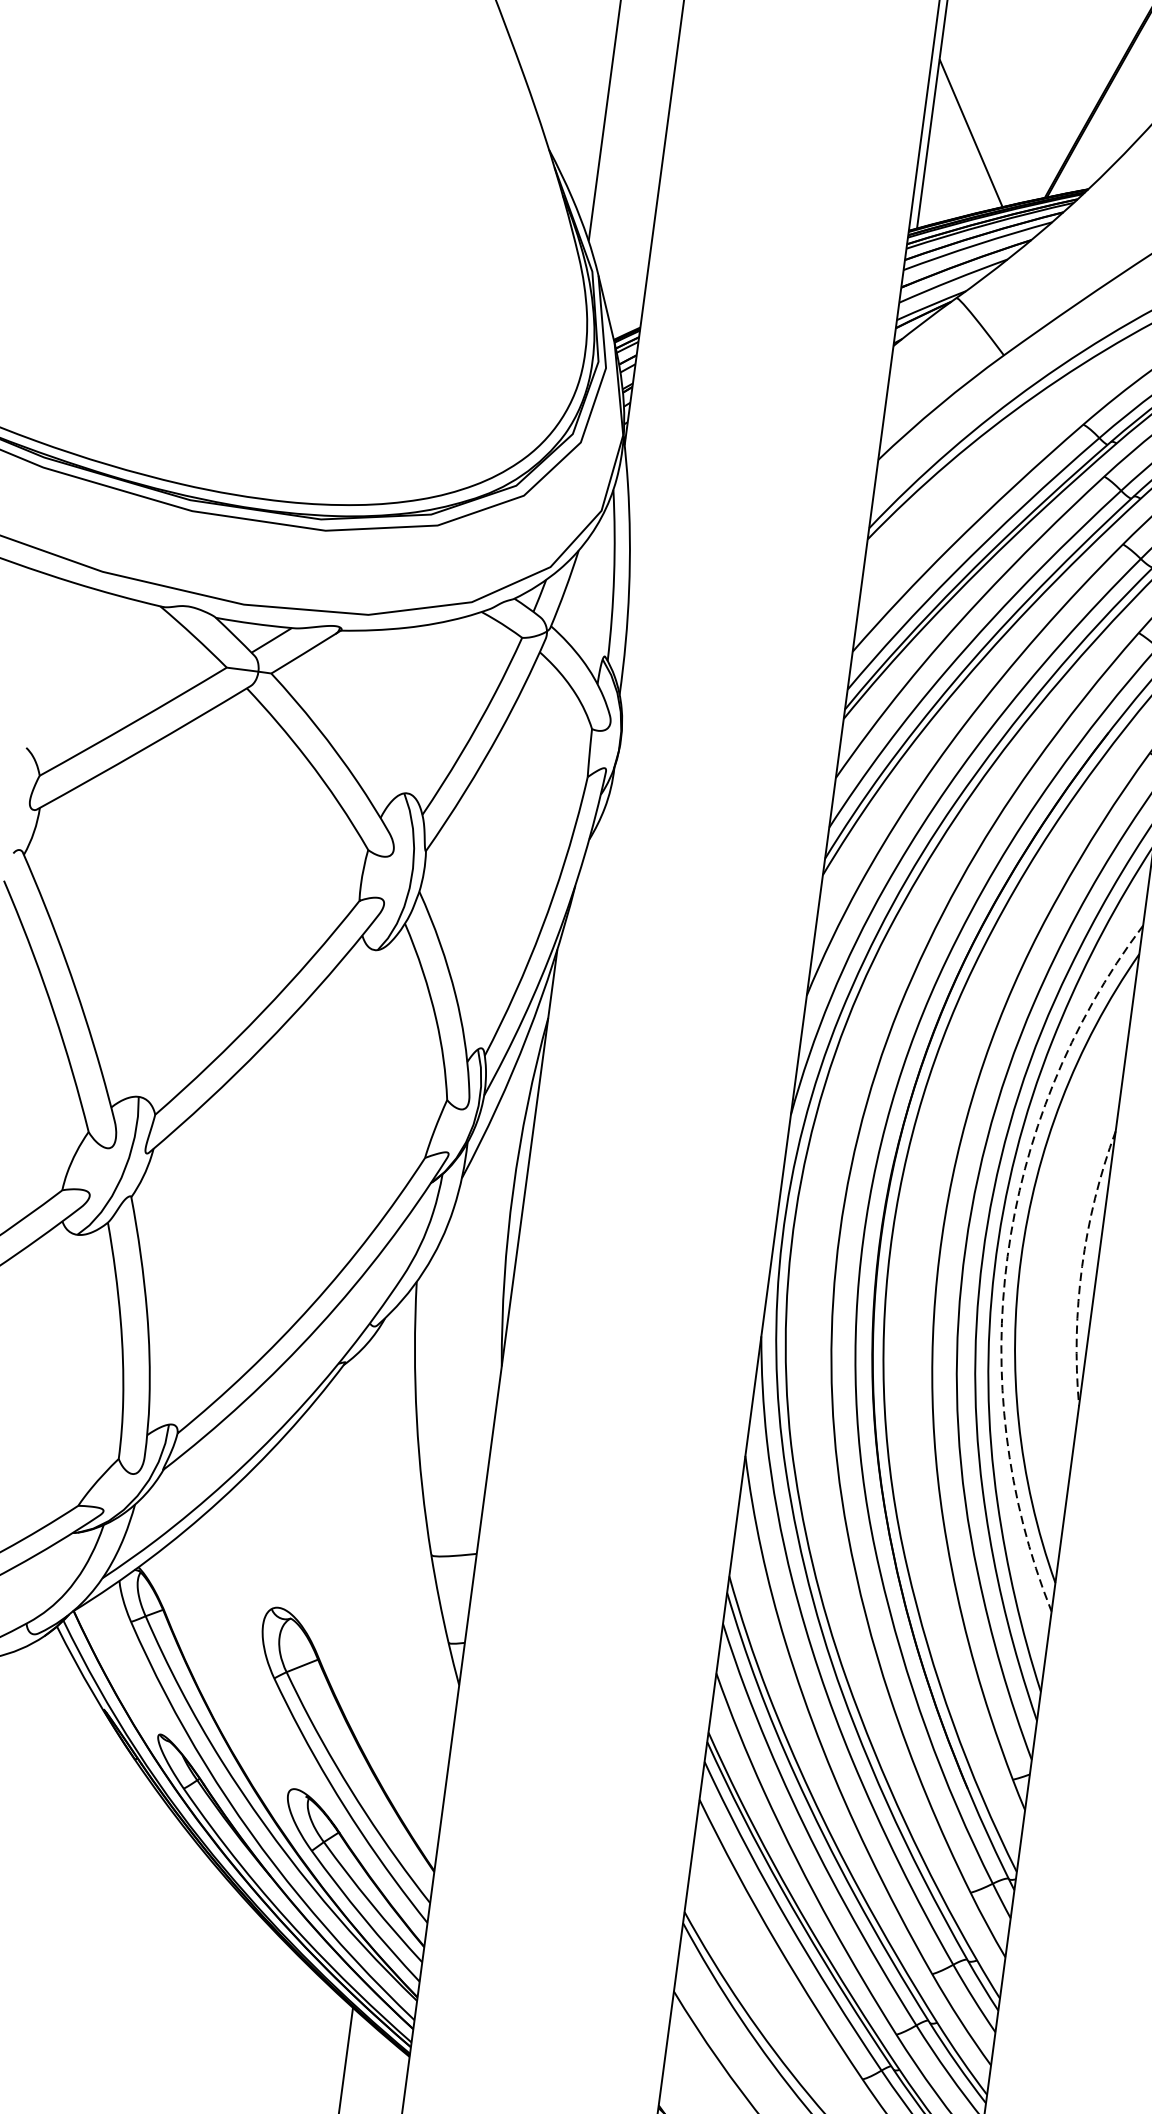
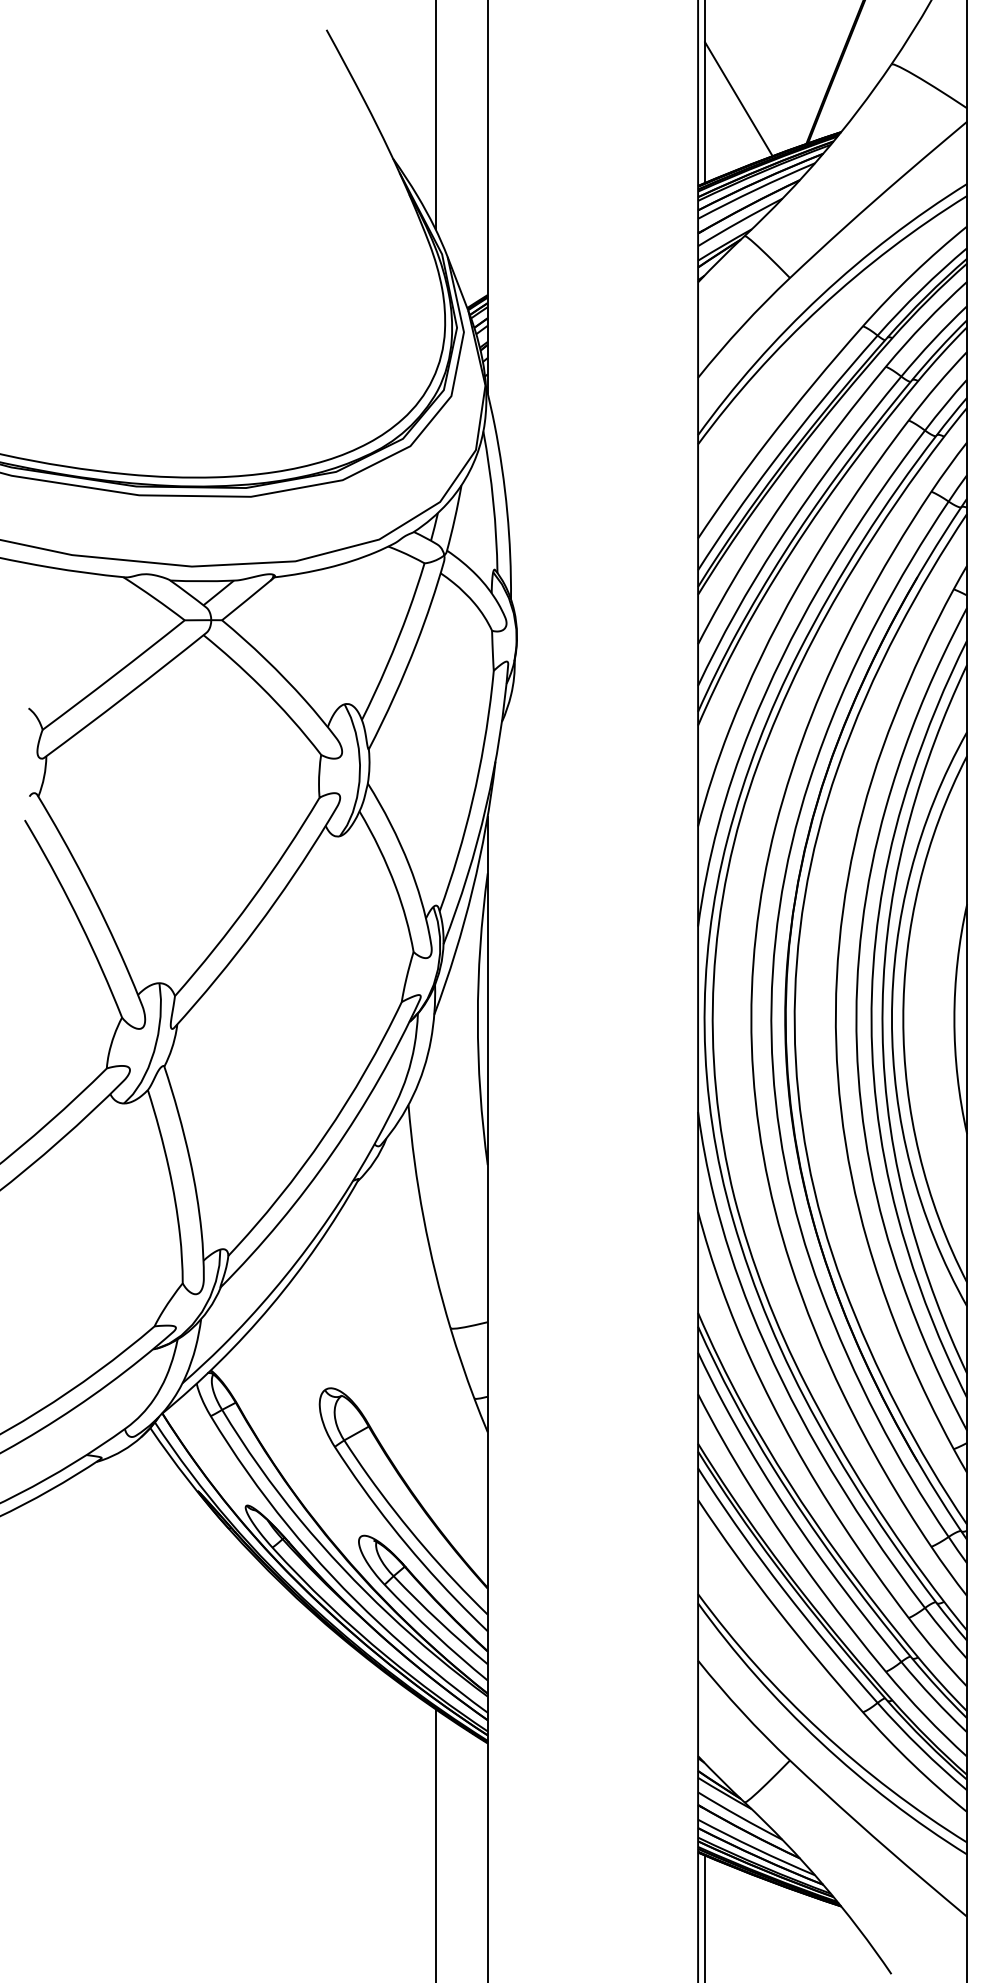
line: (1006, 1256) -> (891, 1019), dashed -> solid
line: (1082, 1266) -> (954, 1019), dashed -> solid

